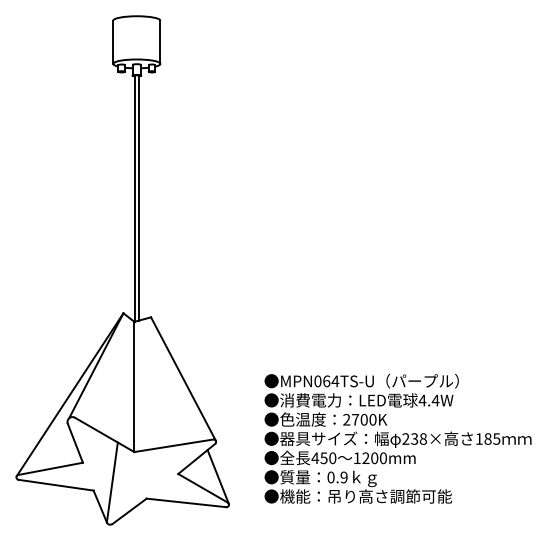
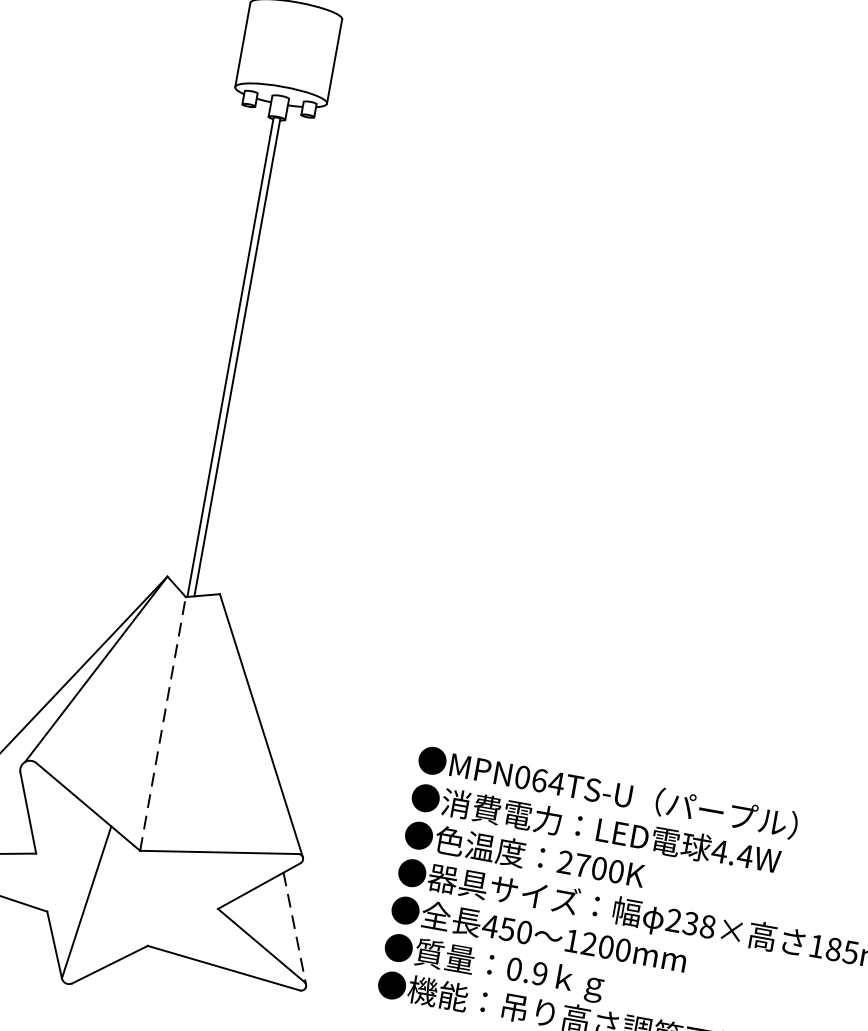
line: (134, 386) -> (163, 723), solid -> dashed
line: (218, 476) -> (295, 927), solid -> dashed

